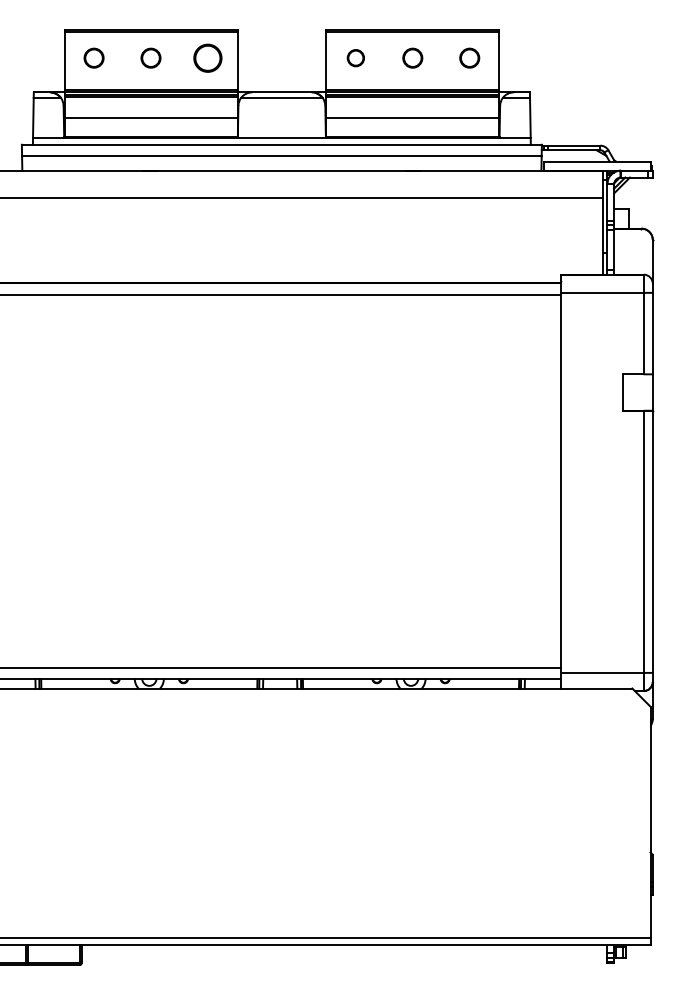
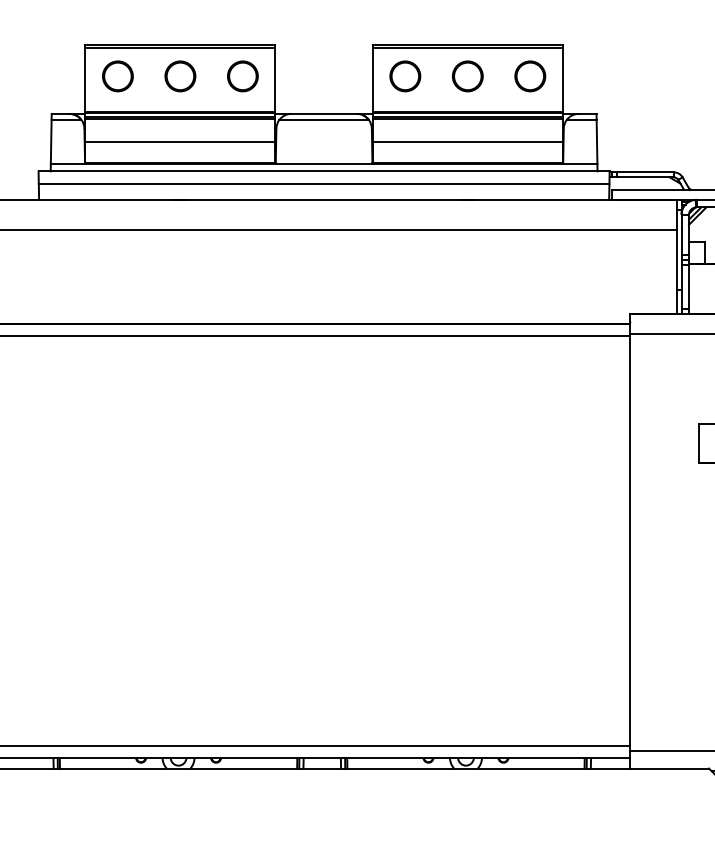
circle: (93, 57) -> (117, 75), size x1.43
circle: (150, 57) -> (179, 75), size x1.43
circle: (355, 57) -> (404, 75), size x1.67
circle: (412, 57) -> (467, 75), size x1.43
part: (469, 57) -> (530, 75), size x1.43

